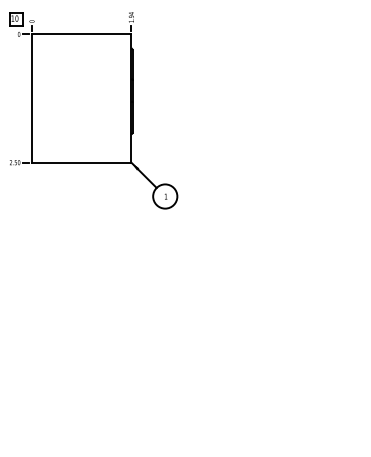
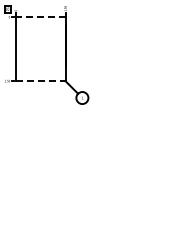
line: (81, 35) -> (40, 17), solid -> dashed
line: (81, 163) -> (40, 81), solid -> dashed

